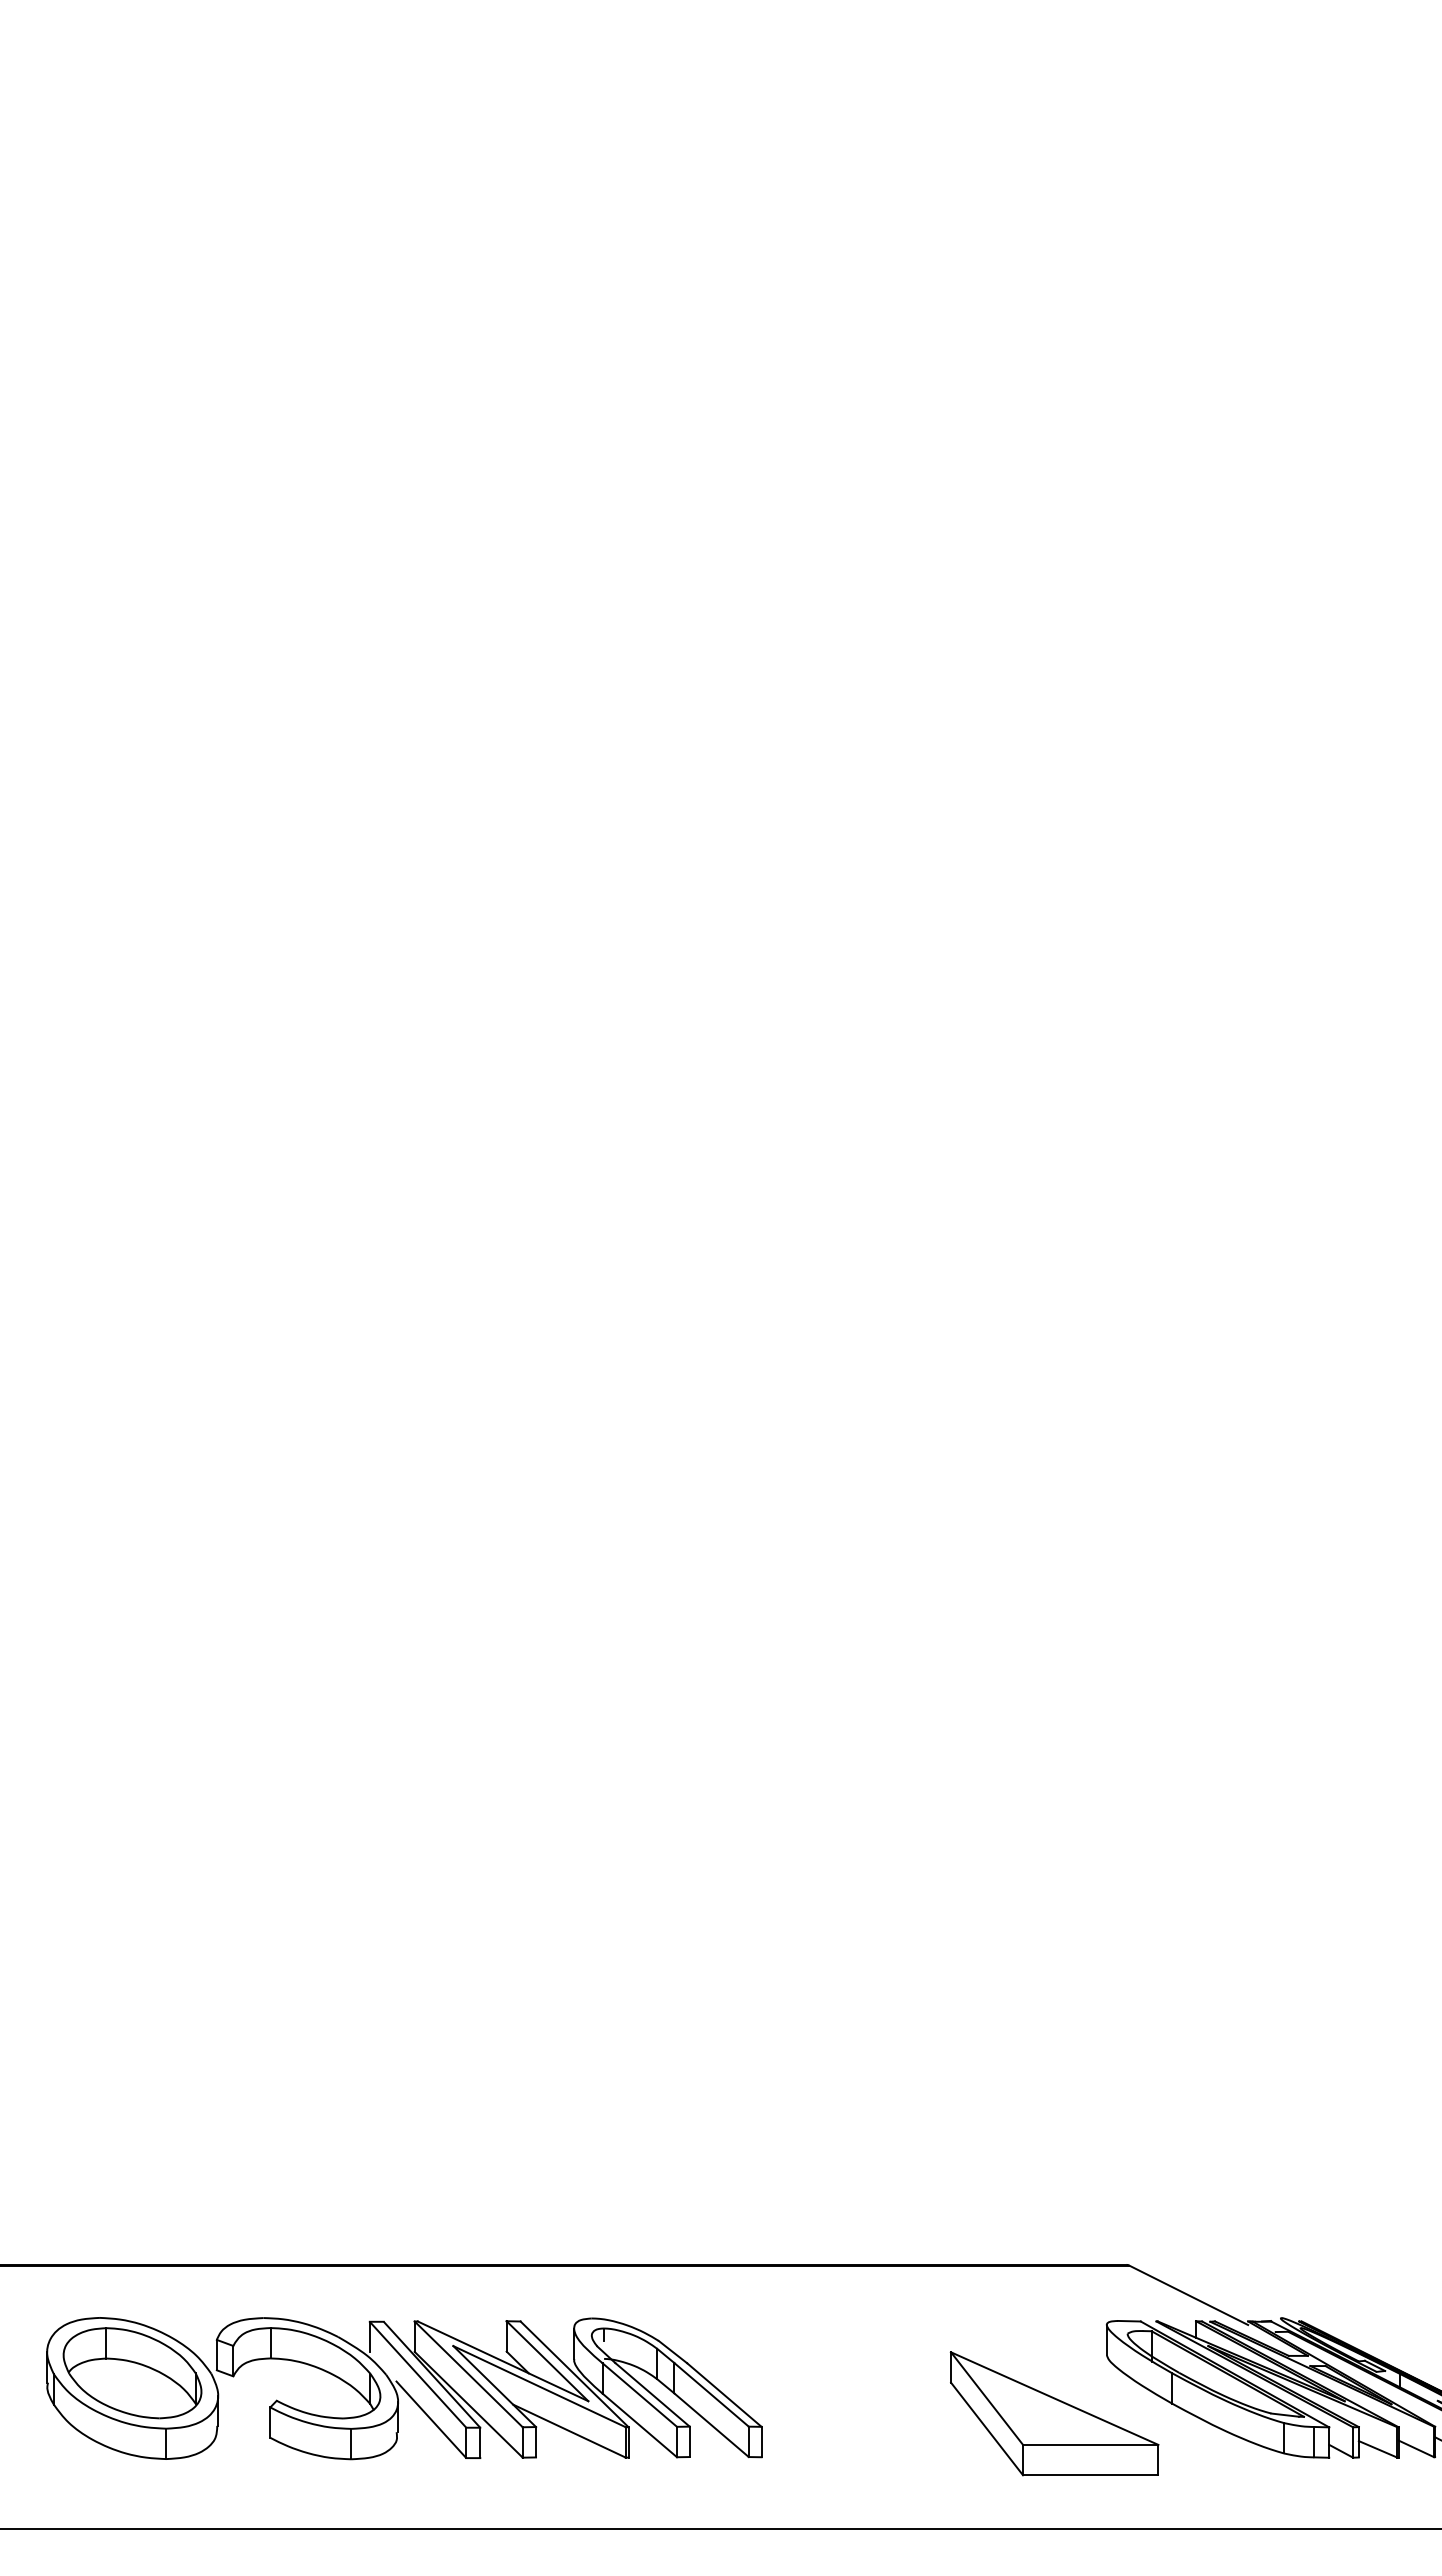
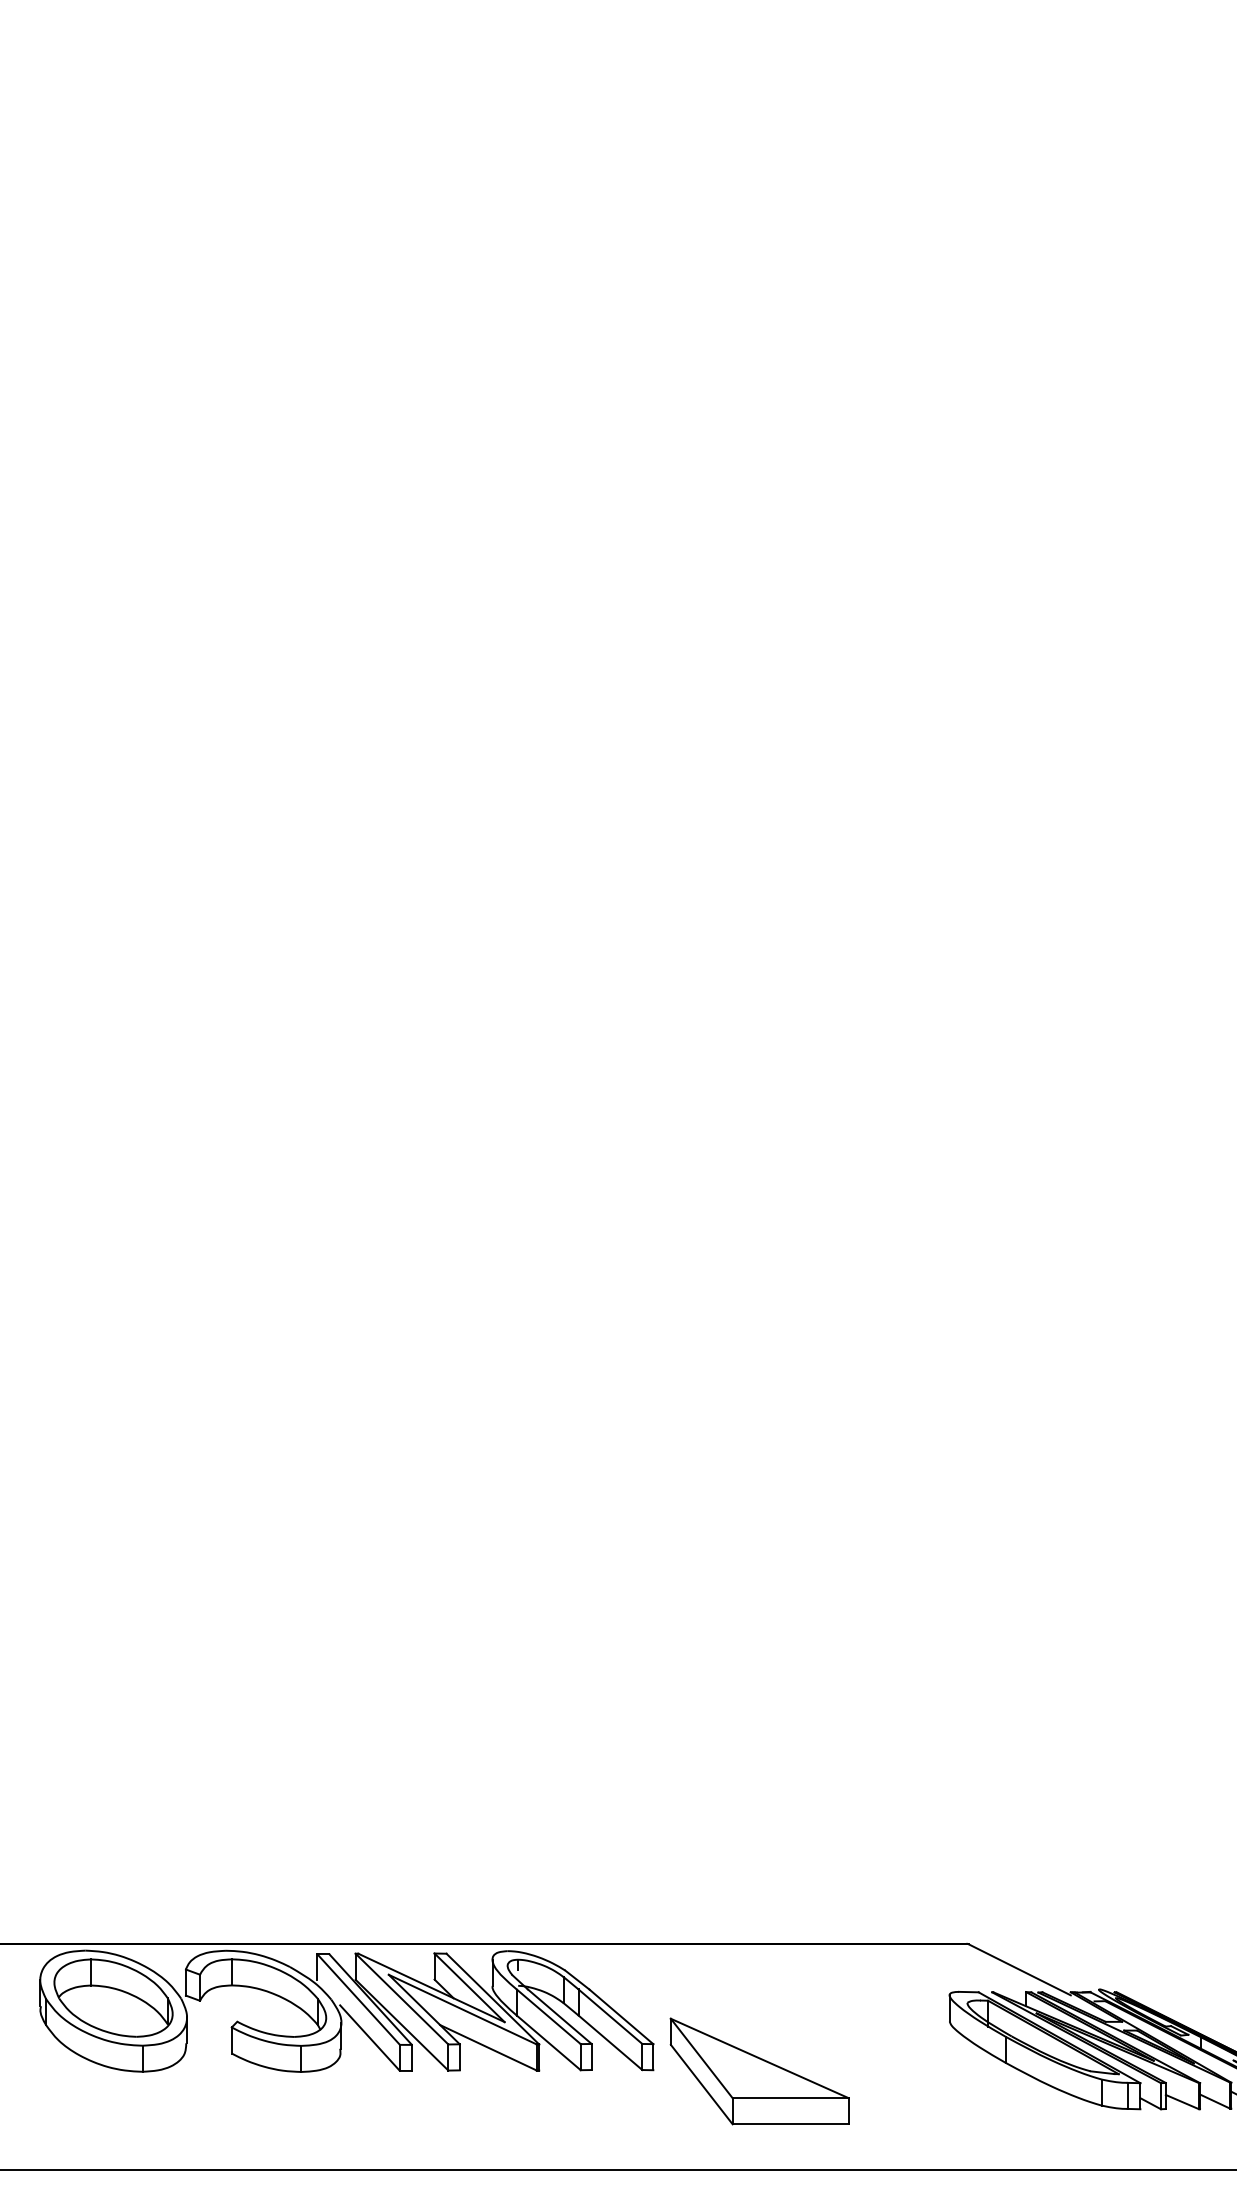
part: (404, 2388) -> (346, 2011), moved
part: (1054, 2413) -> (759, 2071), moved

